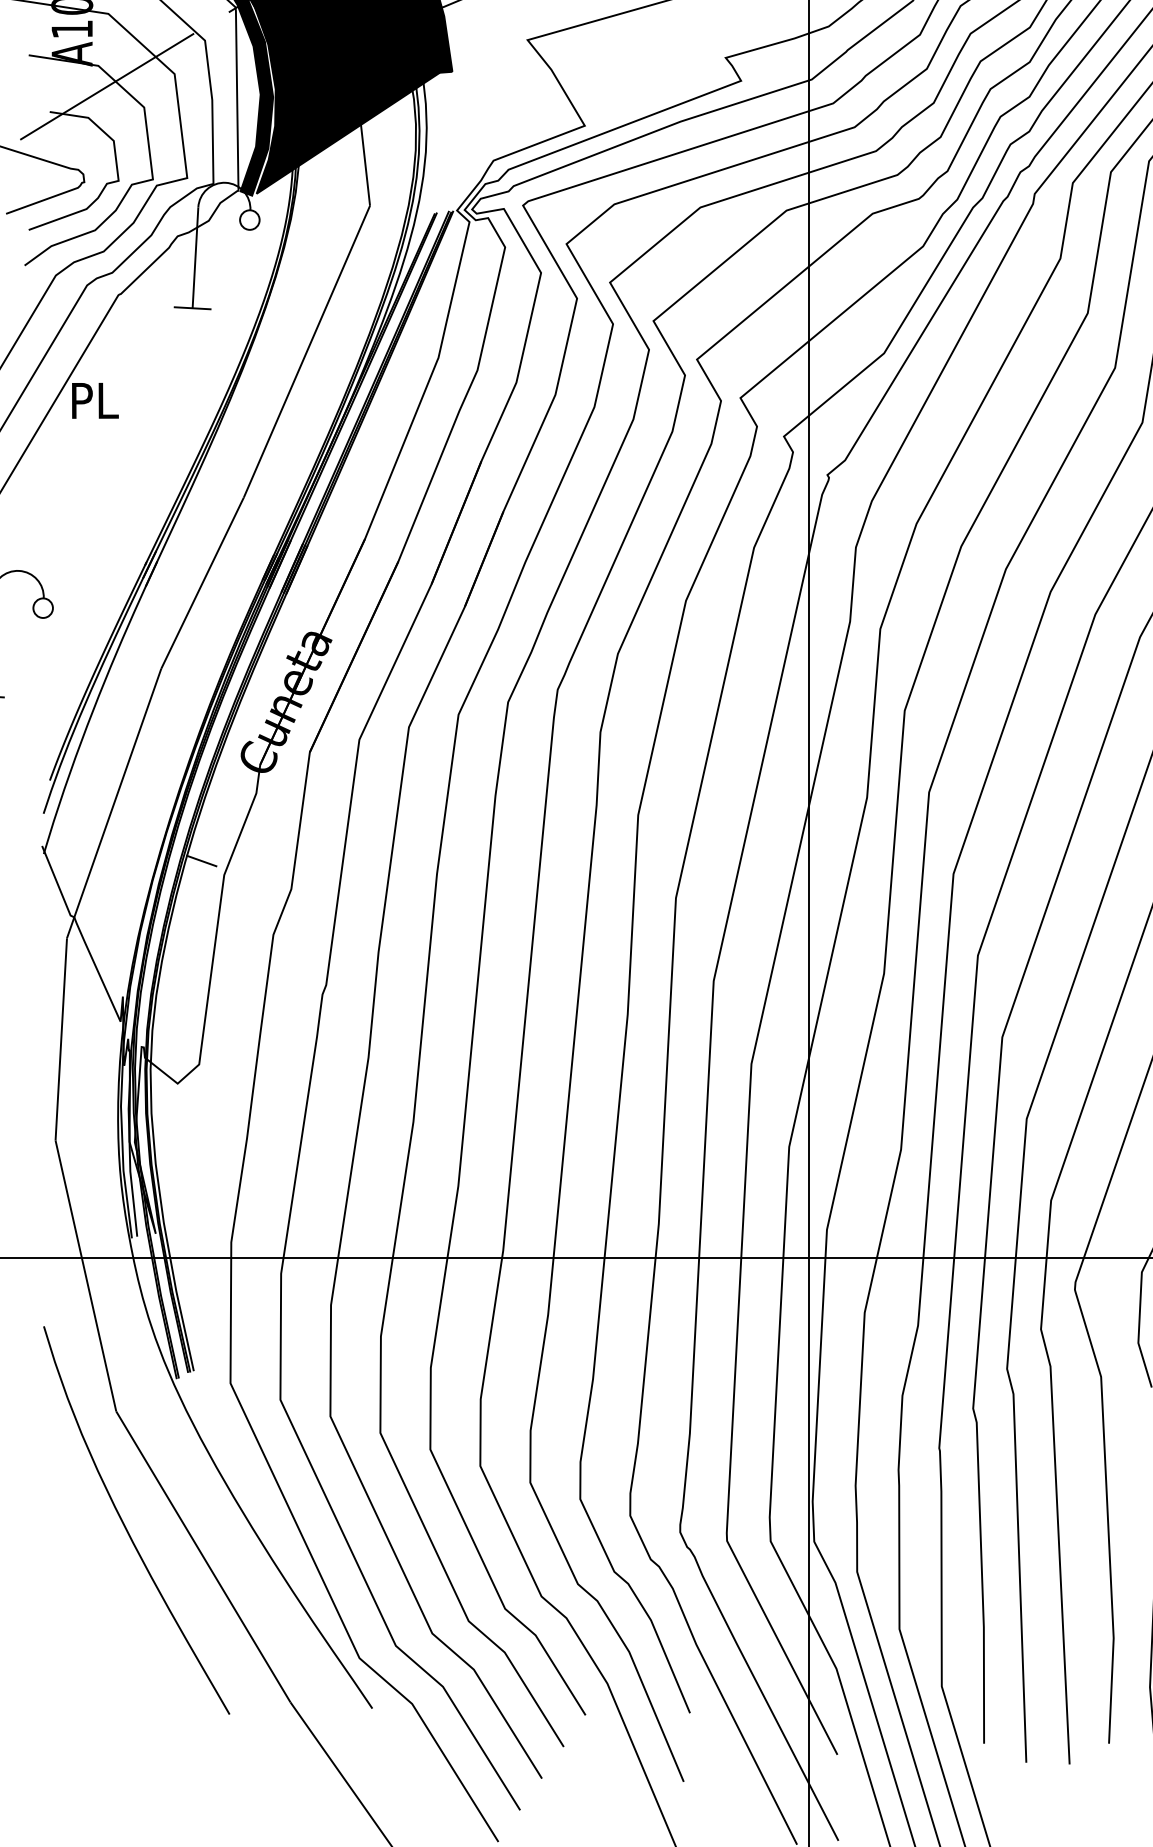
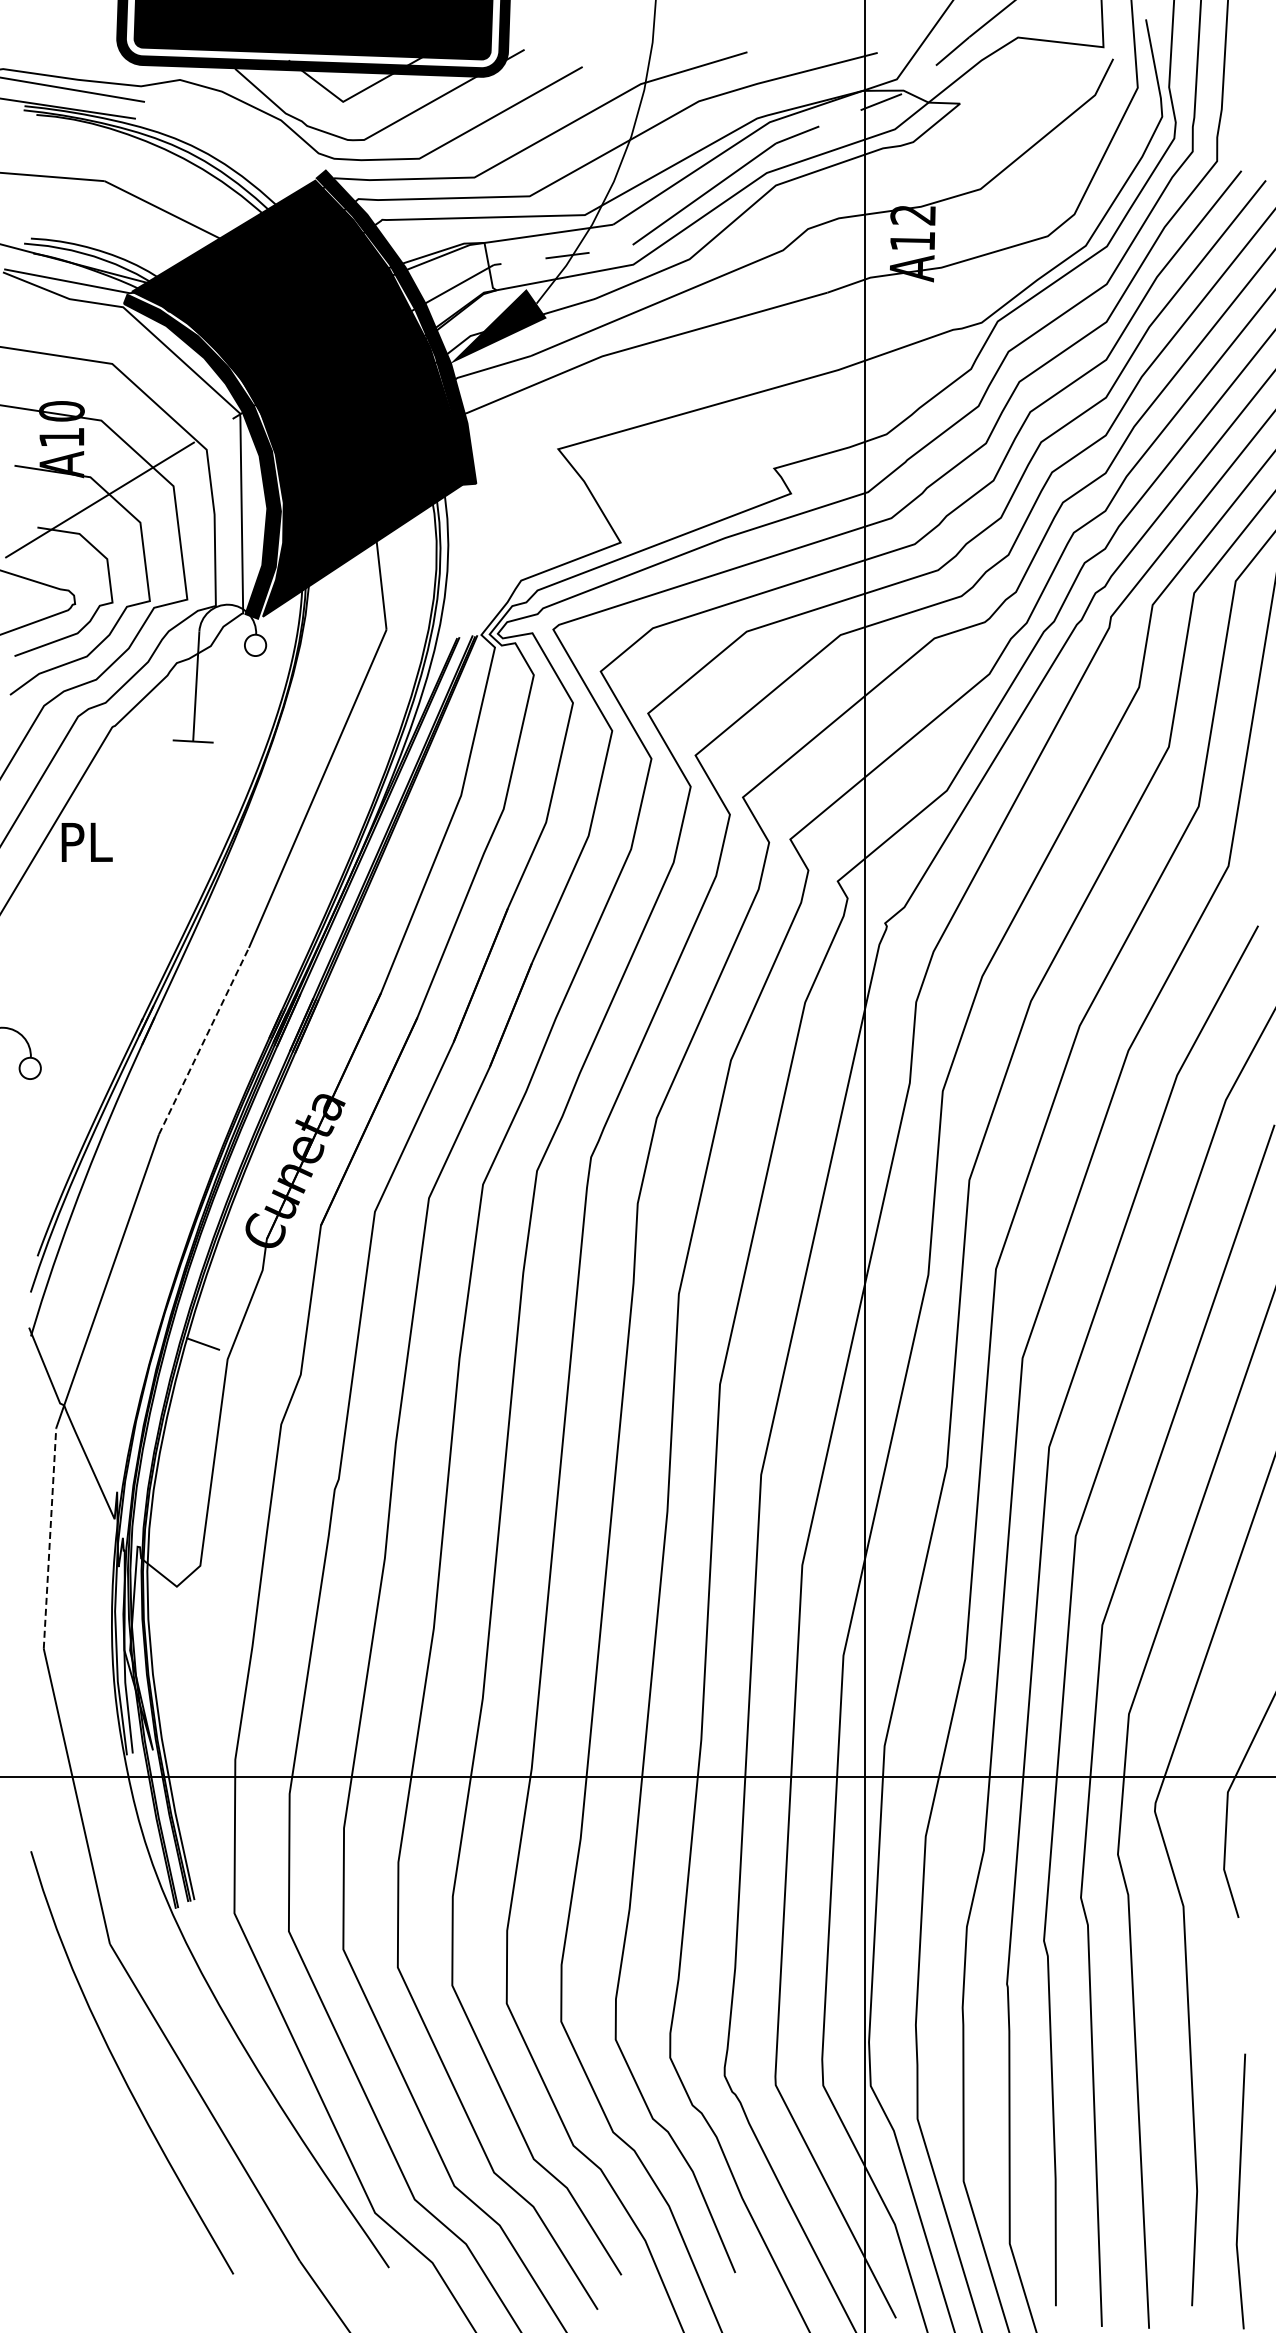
line: (202, 583) -> (203, 1041), solid -> dashed
line: (61, 1039) -> (50, 1538), solid -> dashed

